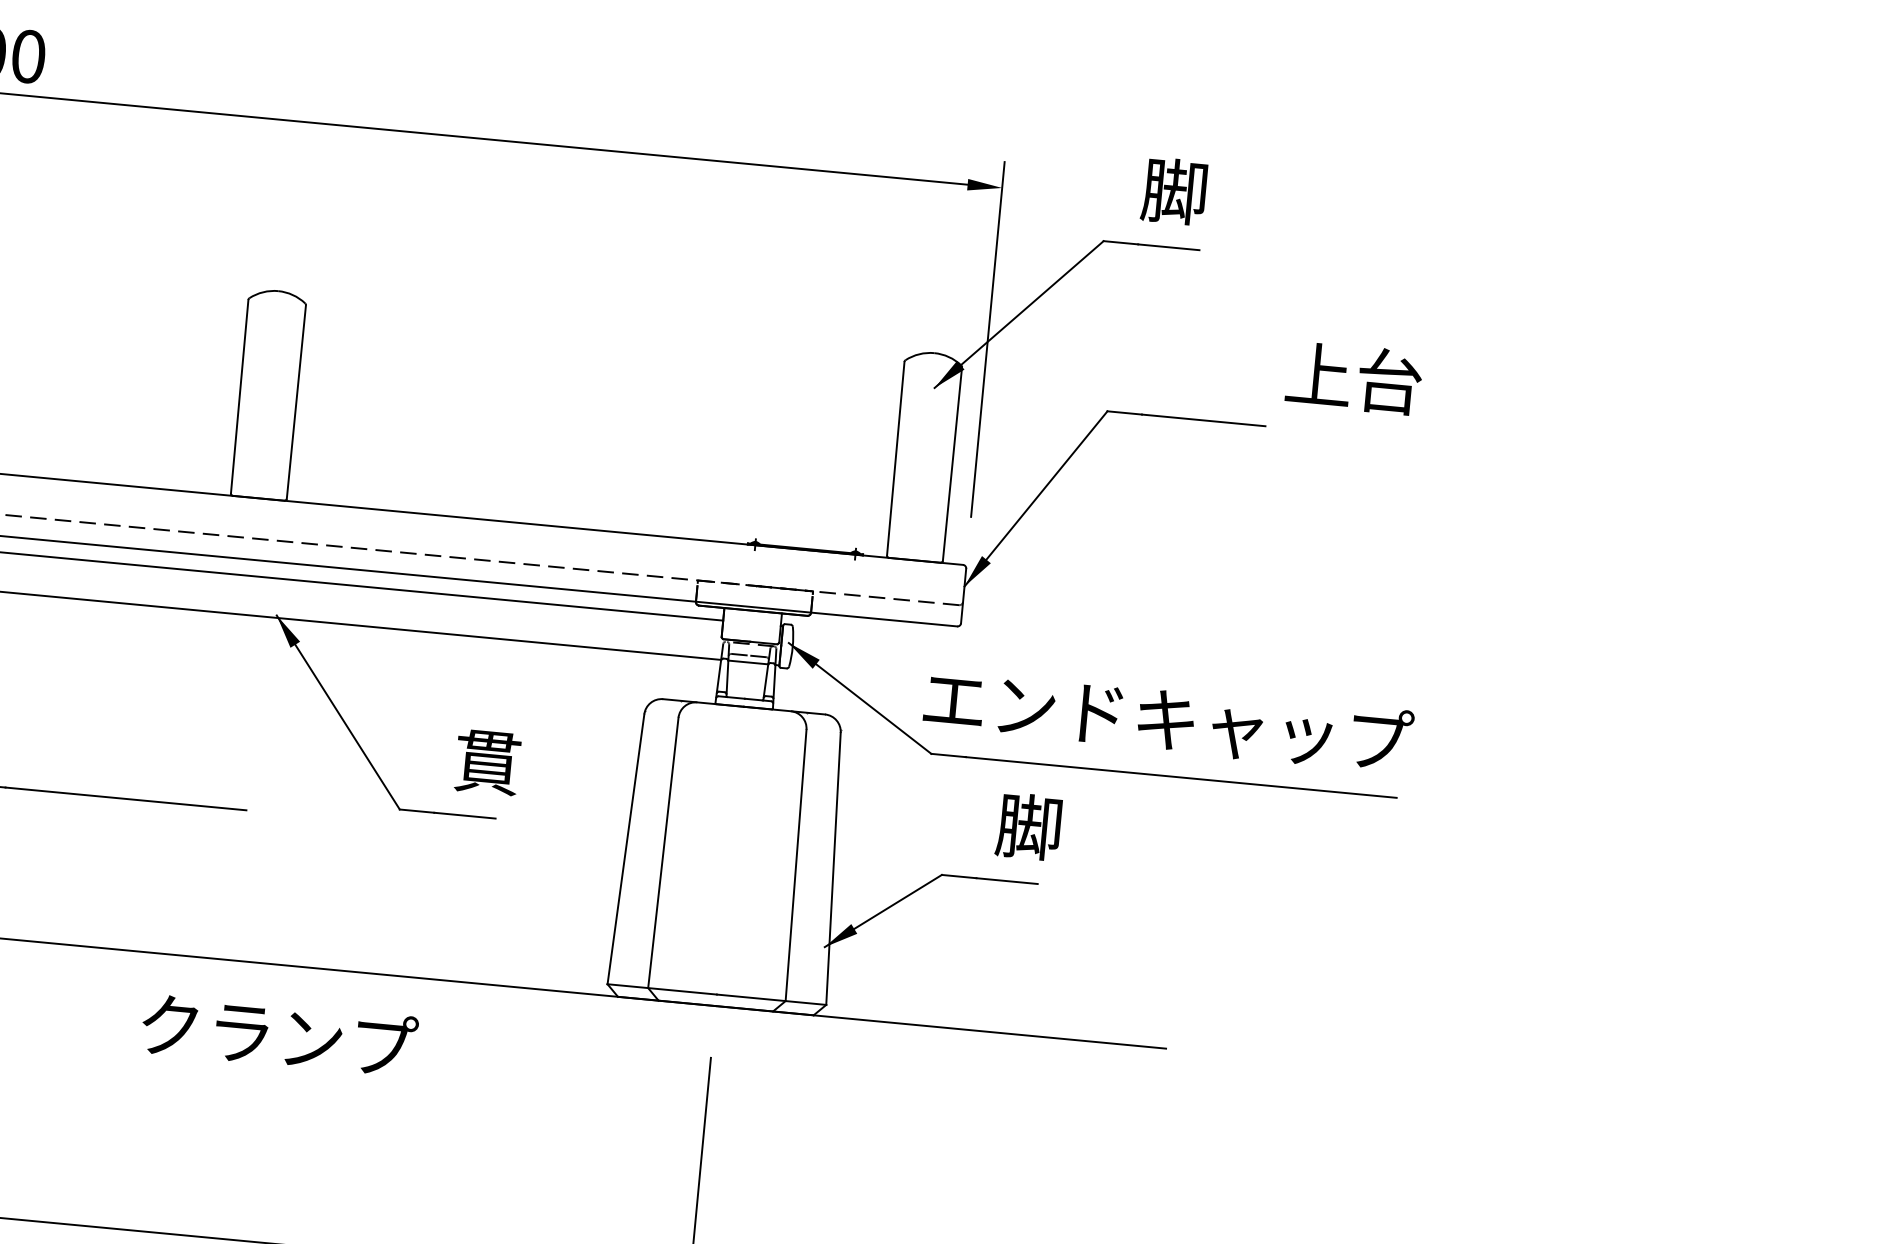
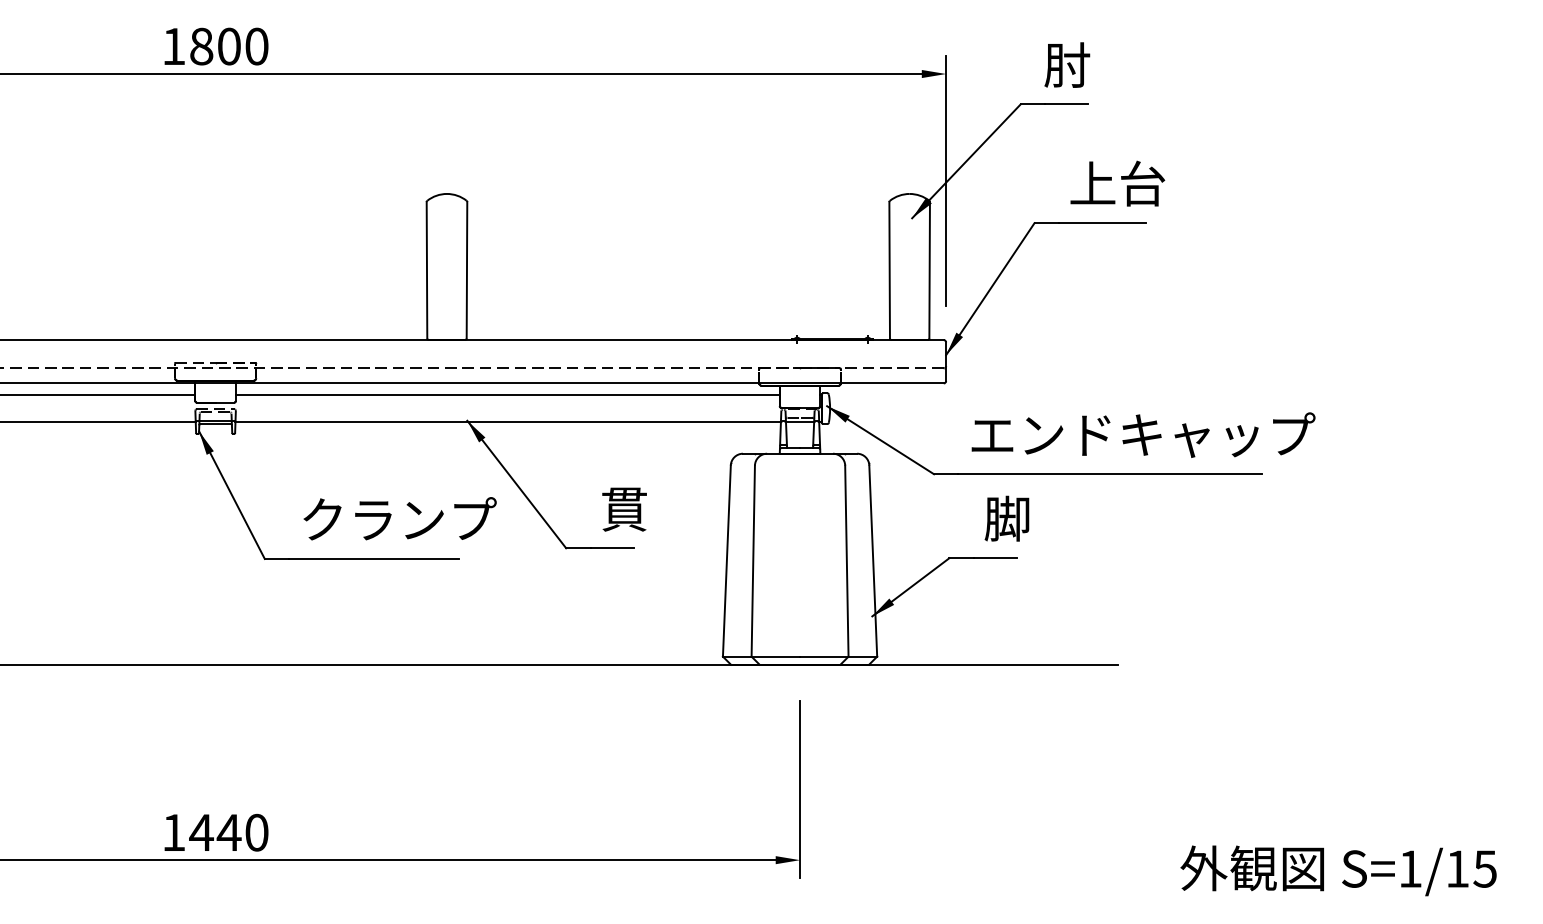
text: (1175, 190) -> (1067, 64), 脚 -> 肘
text: (1353, 377) -> (1117, 183), moved
text: (1168, 719) -> (1143, 434), moved
text: (278, 1034) -> (399, 518), moved

